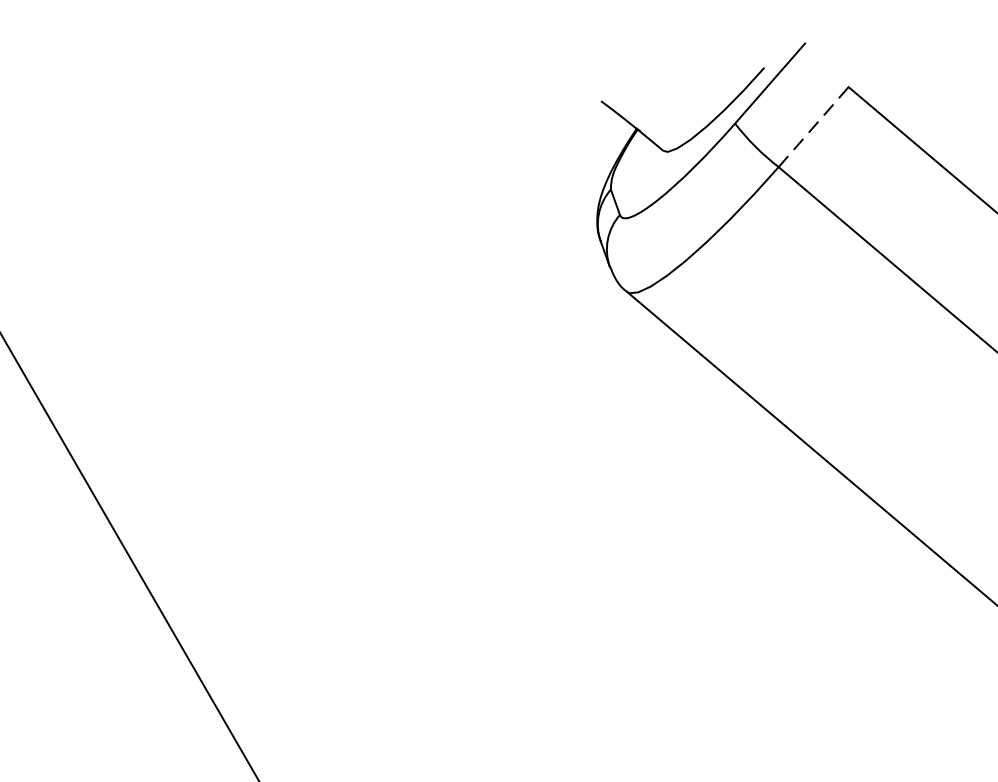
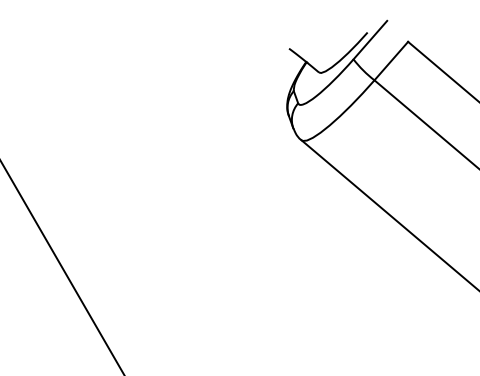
line: (814, 127) -> (391, 61), dashed -> solid

